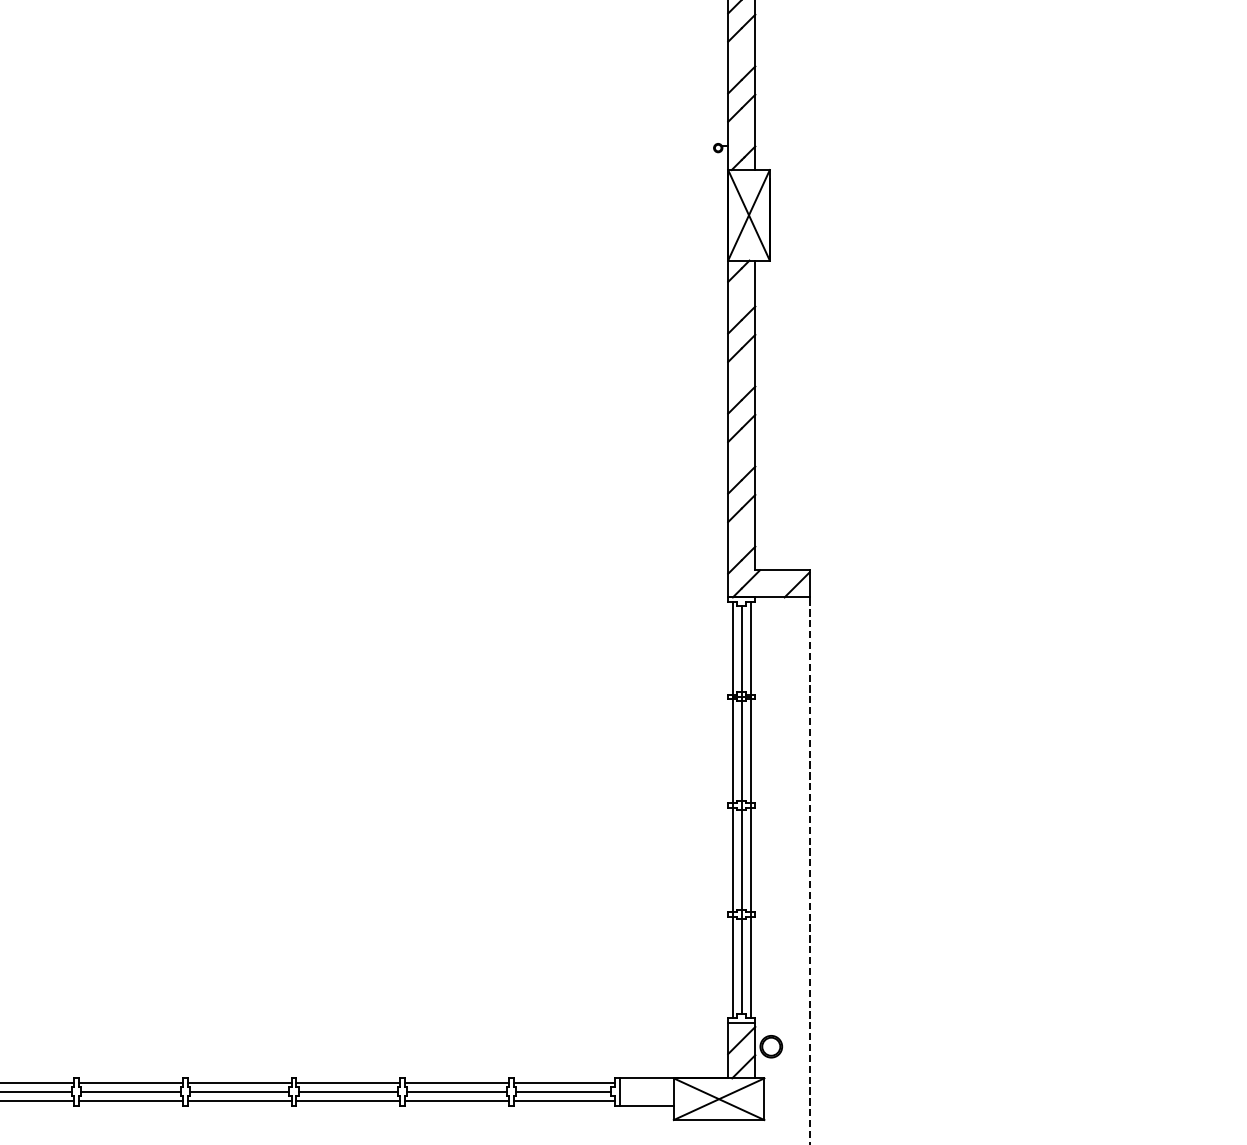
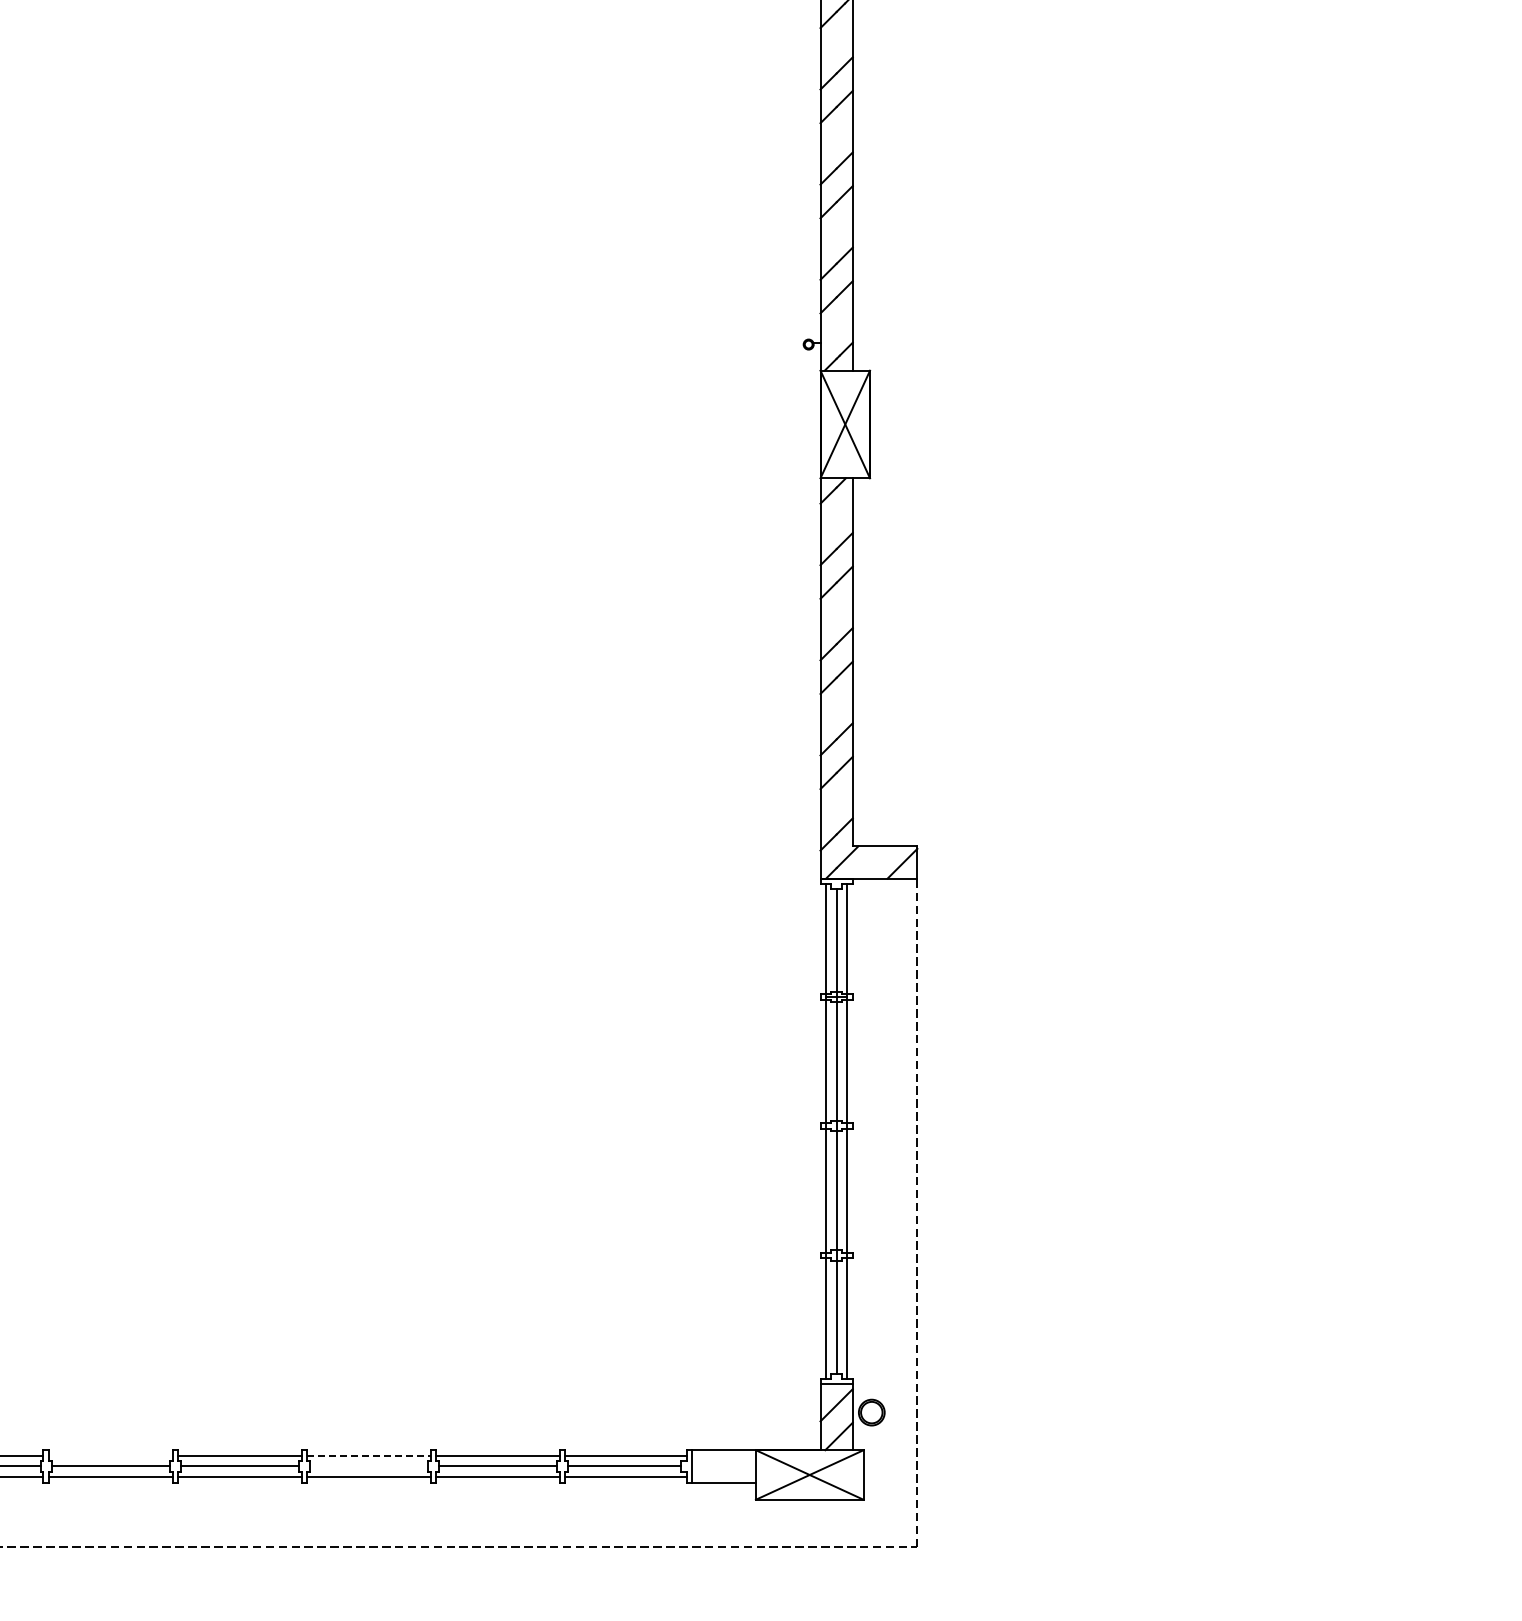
line: (130, 1082) -> (110, 1455), removed
line: (348, 1082) -> (369, 1455), solid -> dashed
line: (347, 1092) -> (368, 1466), removed

